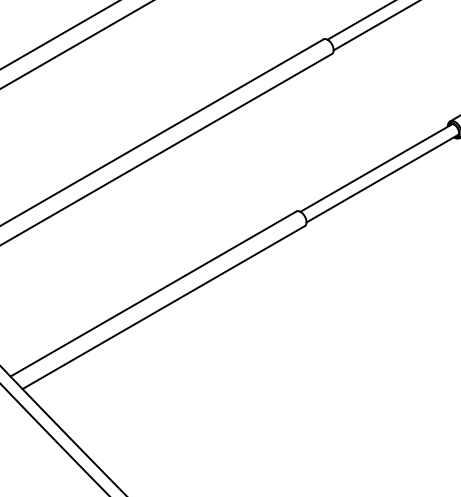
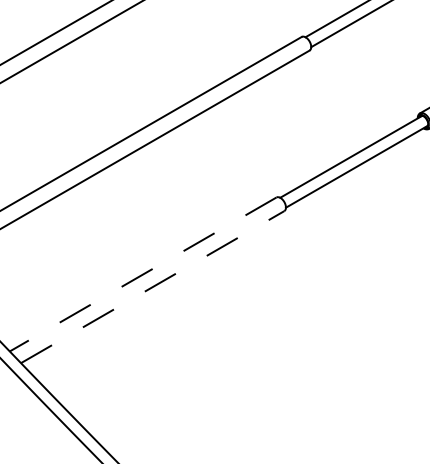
line: (153, 294) -> (143, 274), solid -> dashed
line: (163, 307) -> (152, 287), solid -> dashed

